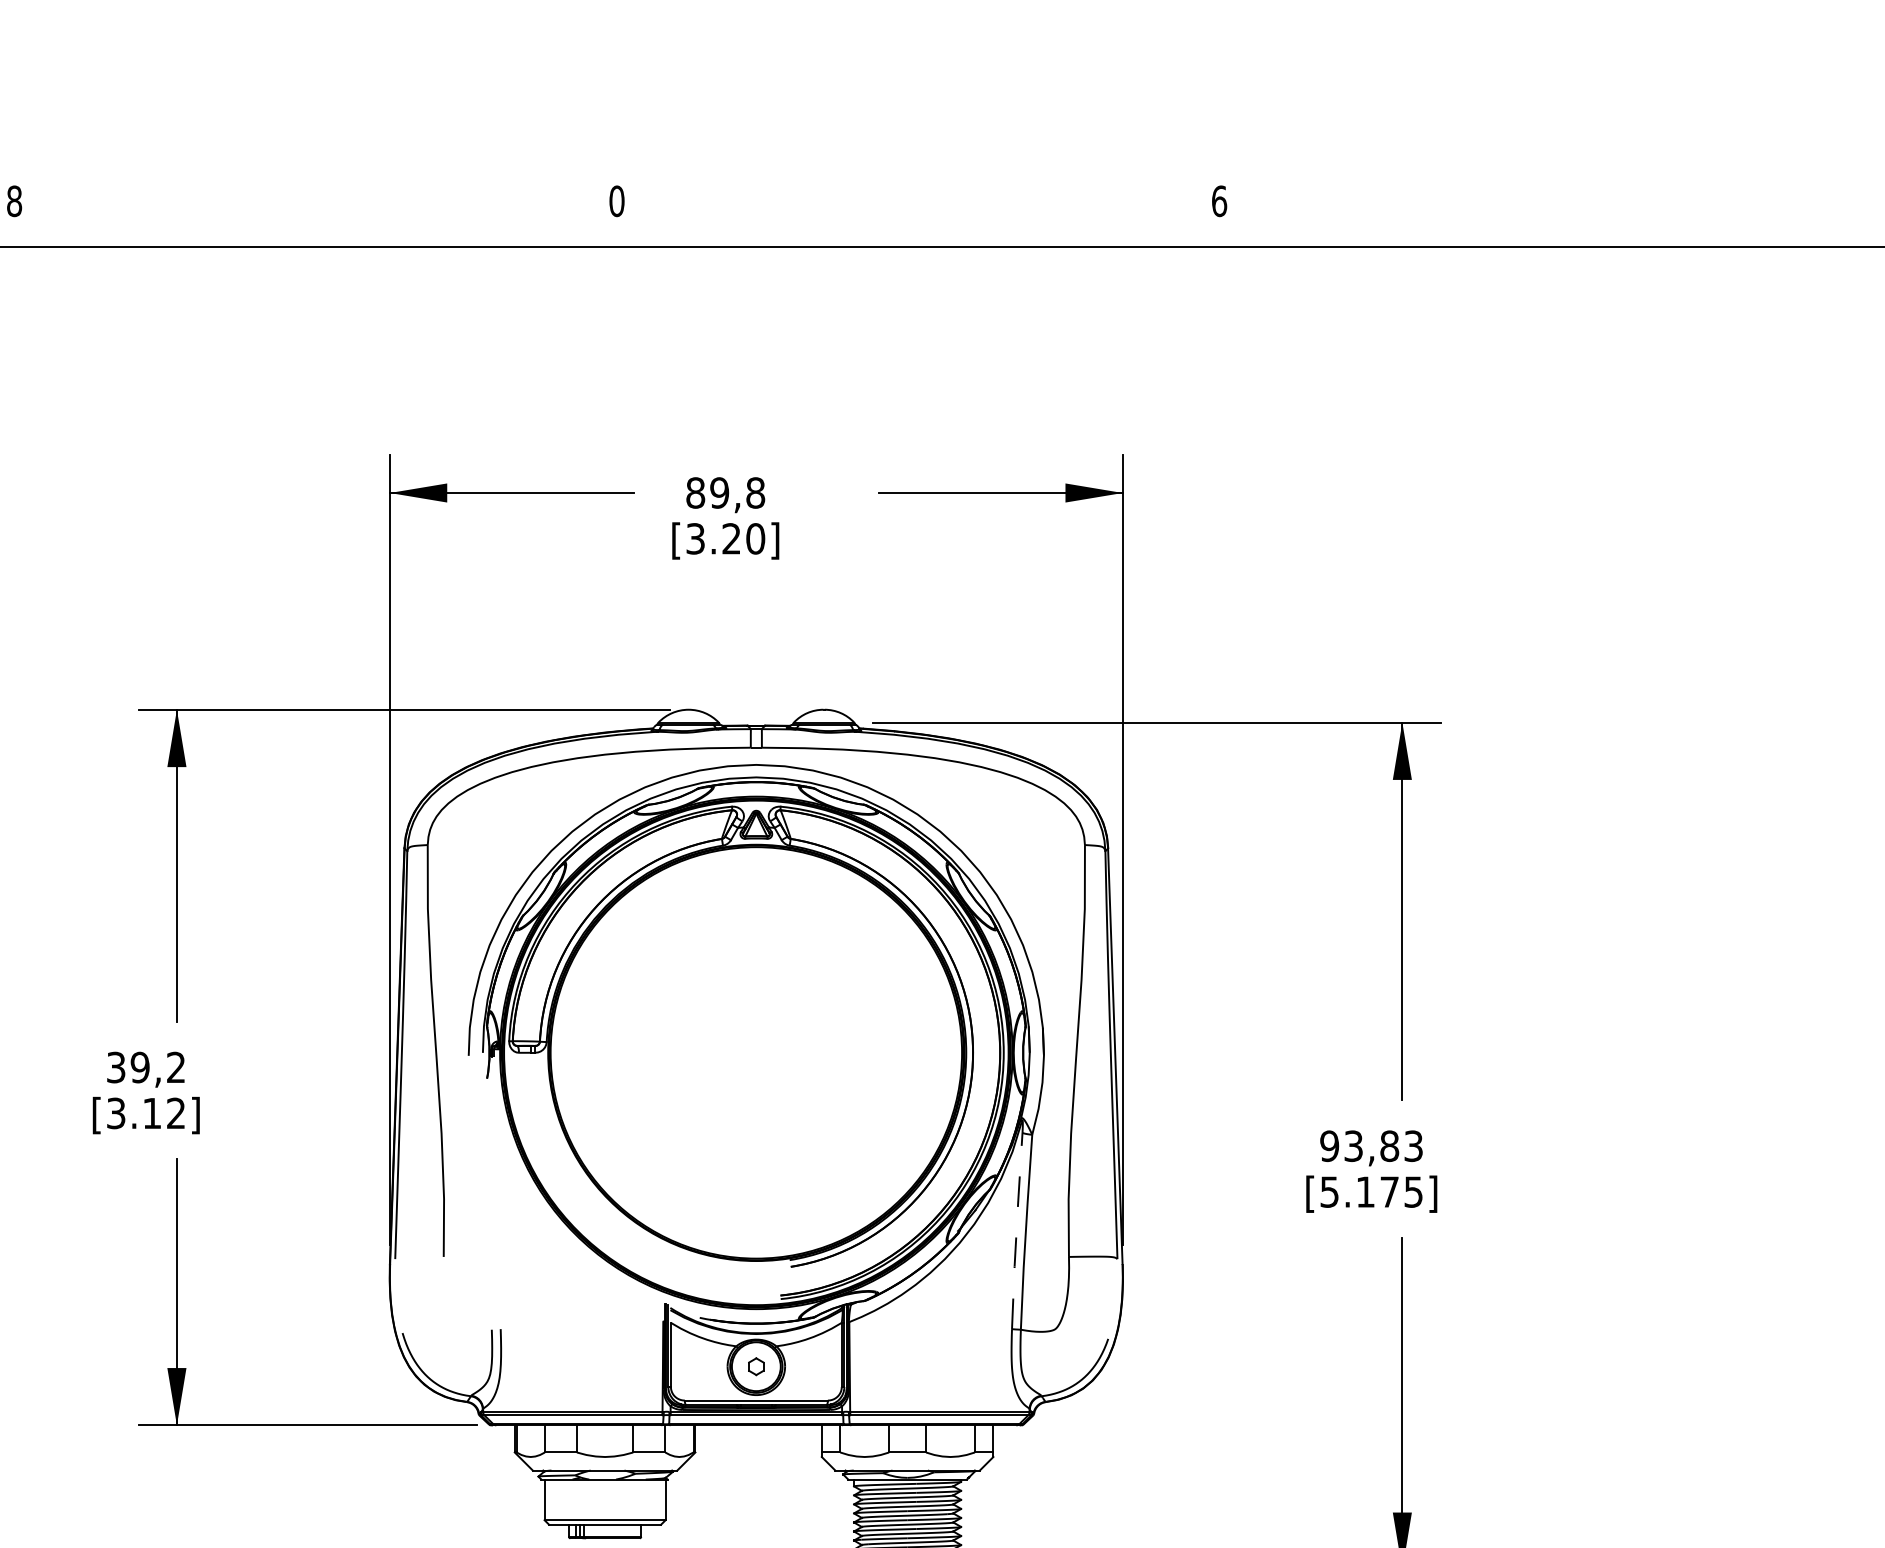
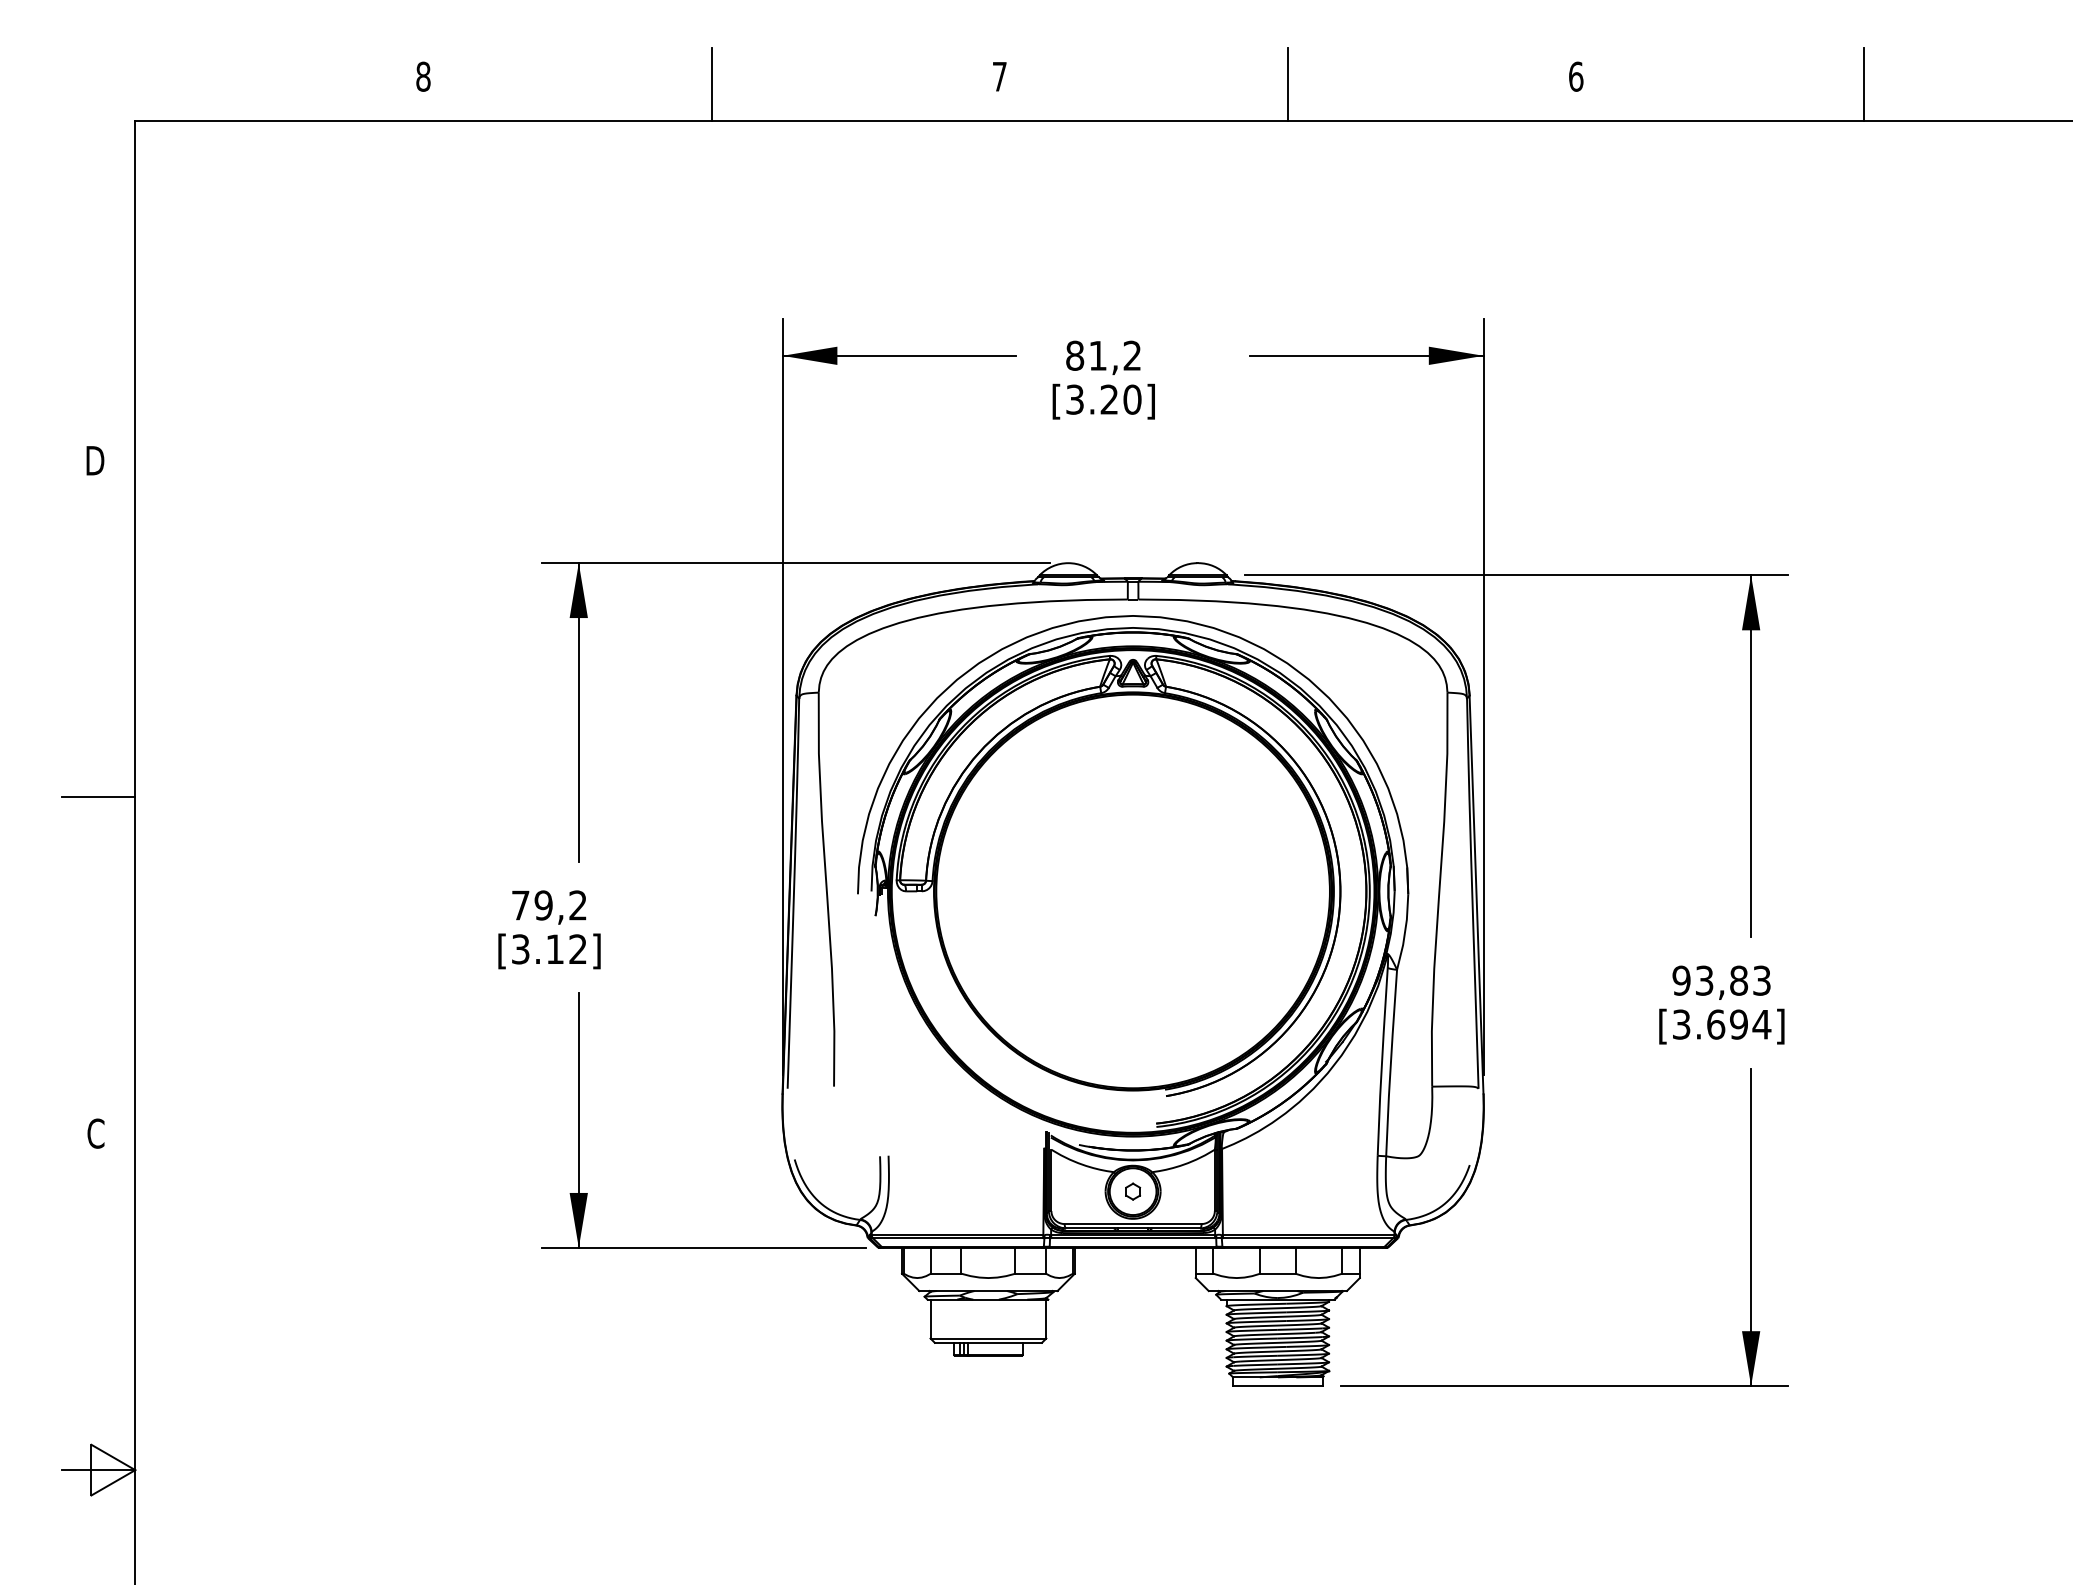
text: (616, 201) -> (999, 76), 0 -> 7
line: (315, 208) -> (711, 83), added
line: (918, 208) -> (1288, 83), added
line: (1520, 208) -> (1864, 83), added
text: (737, 492) -> (1115, 355), 89,8 -> 81,2
text: (115, 1067) -> (520, 905), 39,2 -> 79,2
text: (1372, 1191) -> (1722, 1024), [5.175] -> [3.694]
line: (1017, 1229) -> (1382, 1060), dashed -> solid

